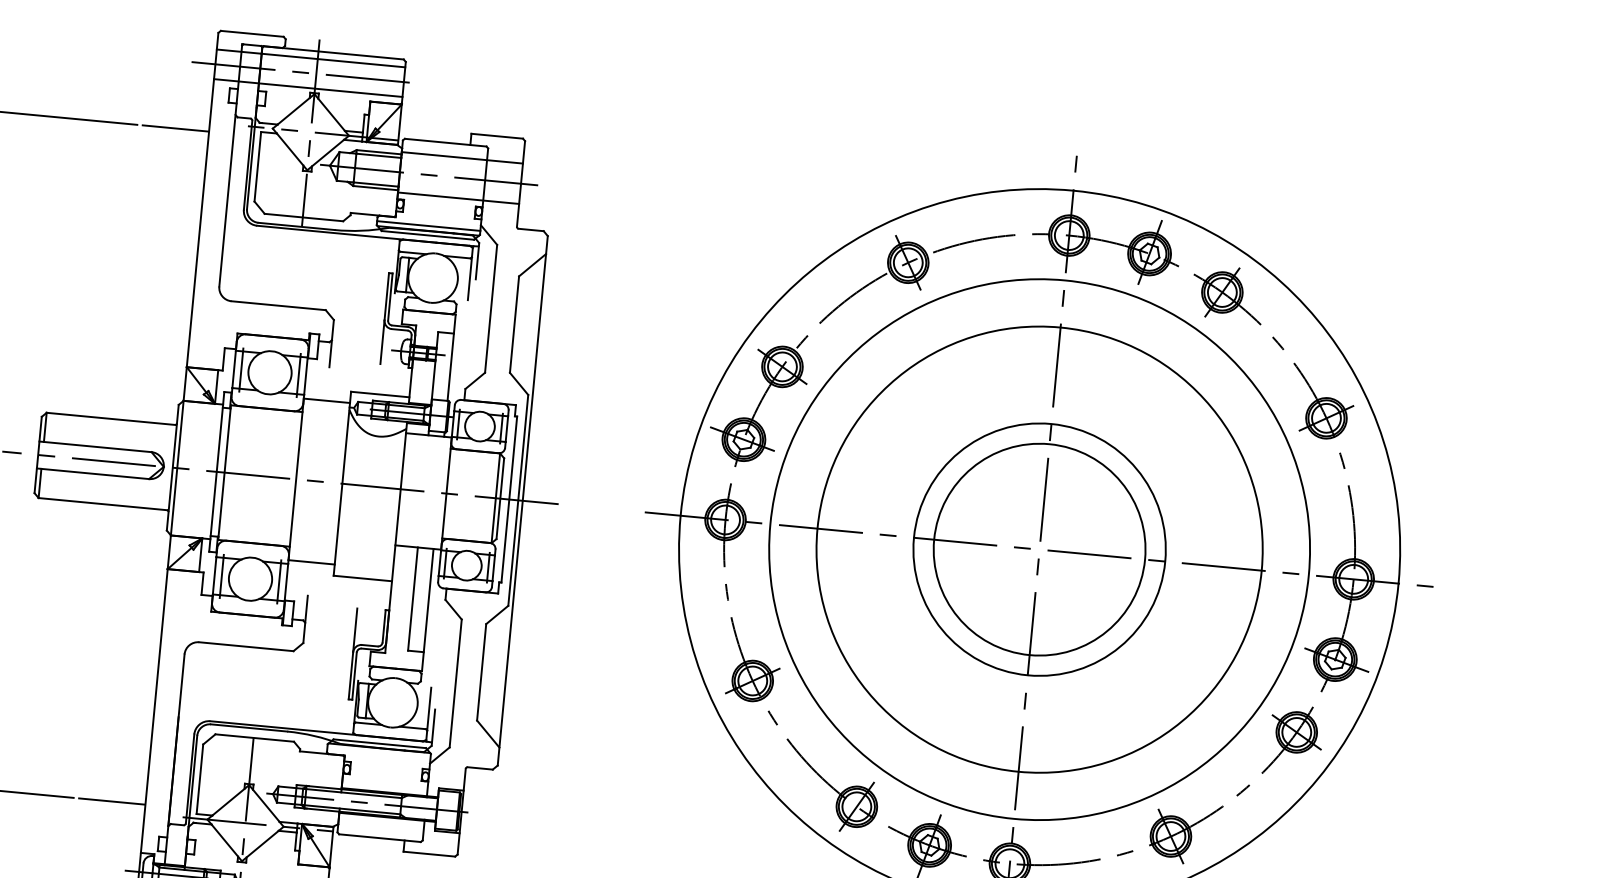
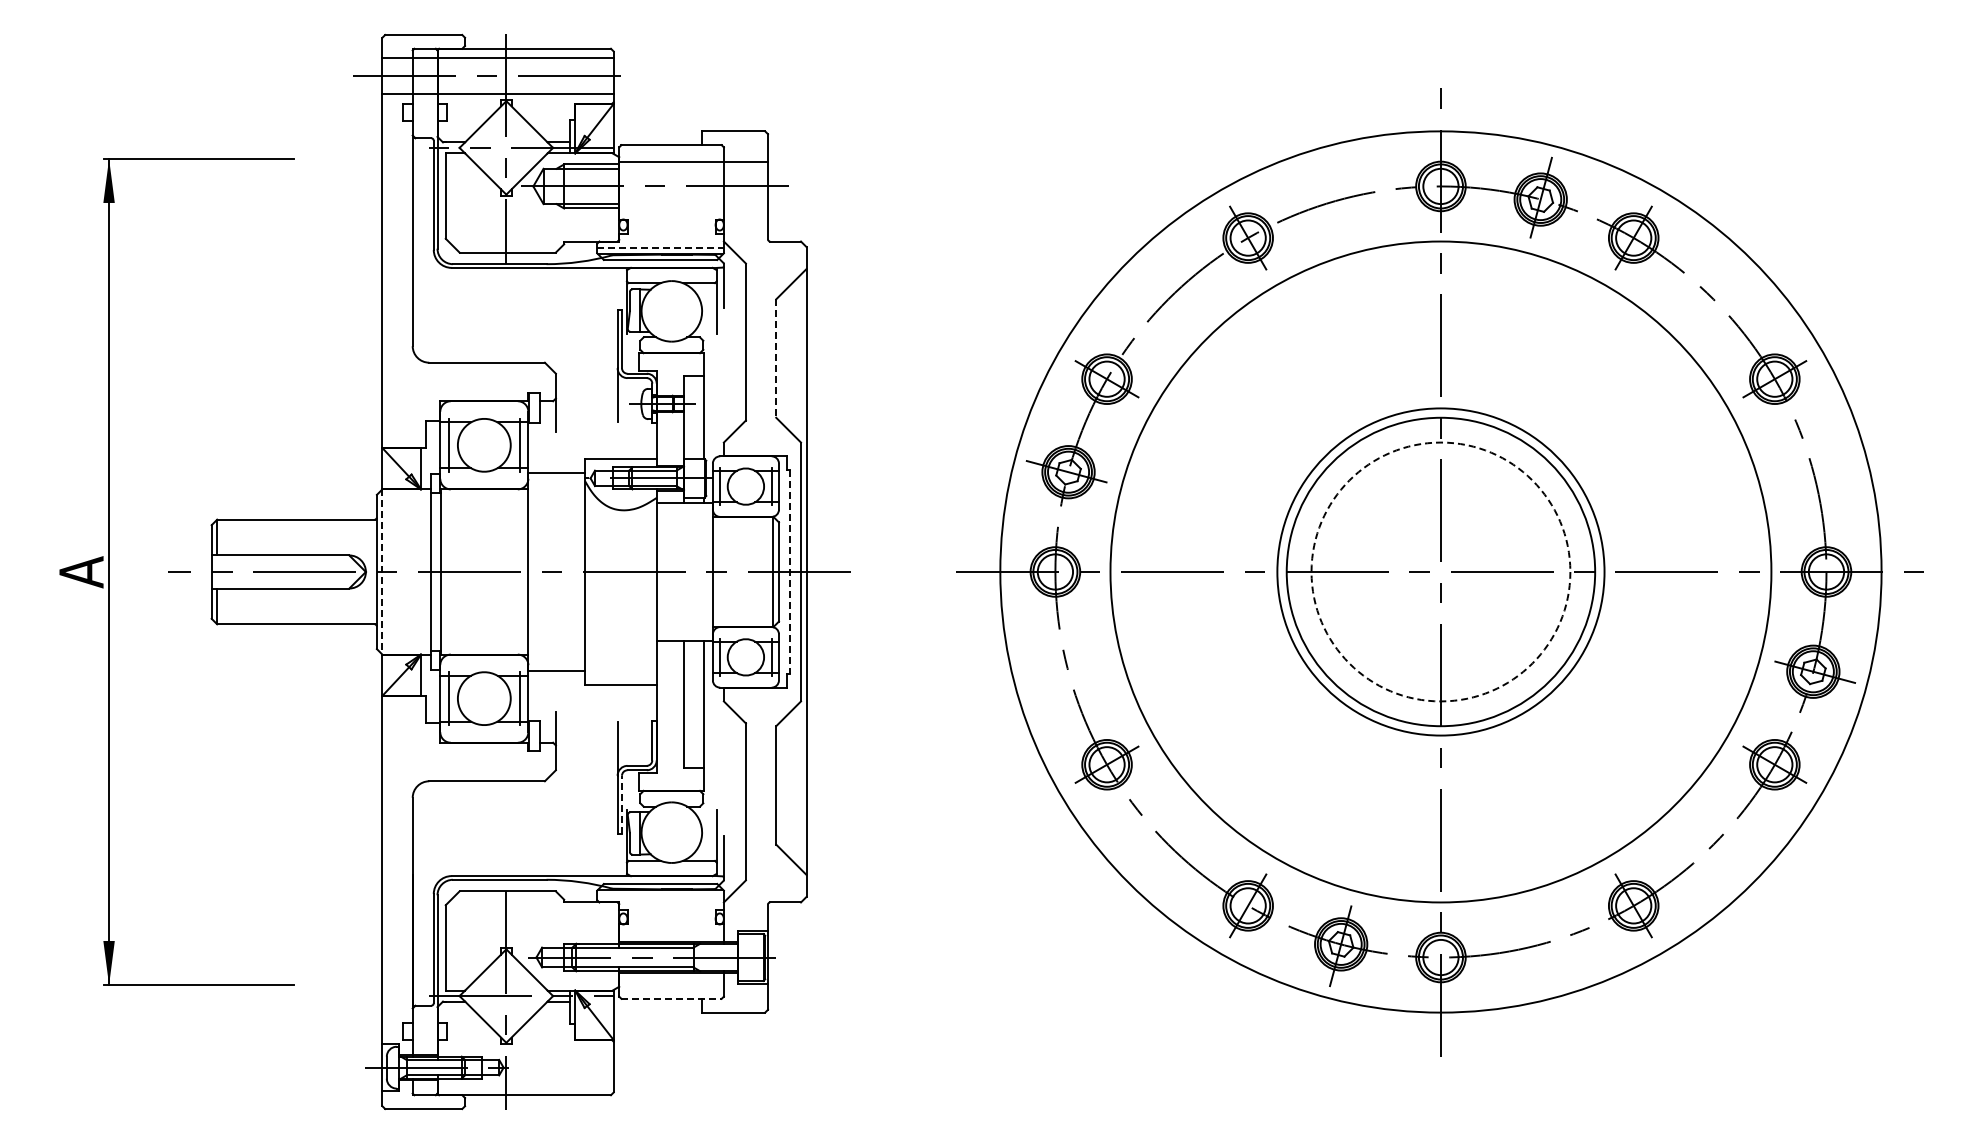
line: (174, 128) -> (340, 158), removed
line: (458, 198) -> (693, 211), removed
line: (429, 226) -> (661, 248), solid -> dashed
line: (514, 325) -> (776, 359), solid -> dashed
line: (177, 468) -> (382, 572), solid -> dashed
line: (509, 499) -> (790, 571), solid -> dashed
circle: (1039, 549) -> (1440, 571), size x0.6
circle: (1039, 549) -> (1440, 571), solid -> dashed
line: (354, 676) -> (622, 804), solid -> dashed
line: (111, 801) -> (340, 985), removed
line: (380, 837) -> (672, 998), solid -> dashed

